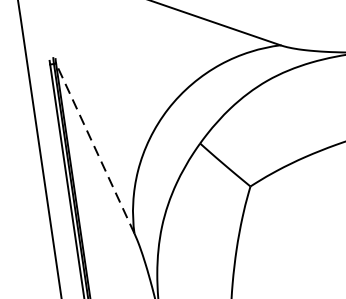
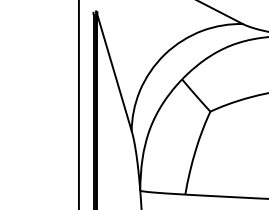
line: (95, 148) -> (114, 72), dashed -> solid

